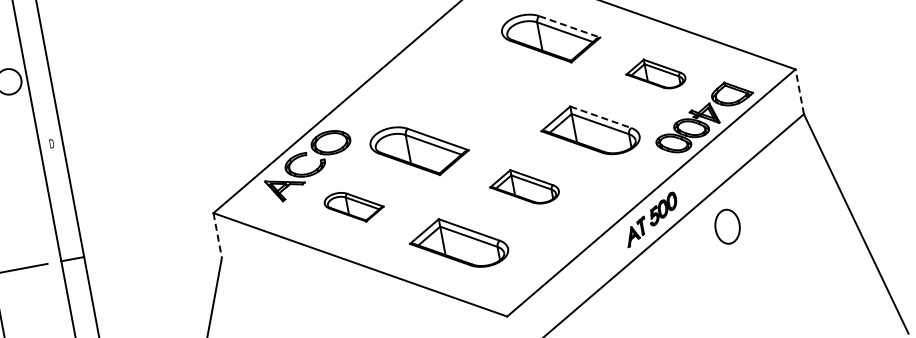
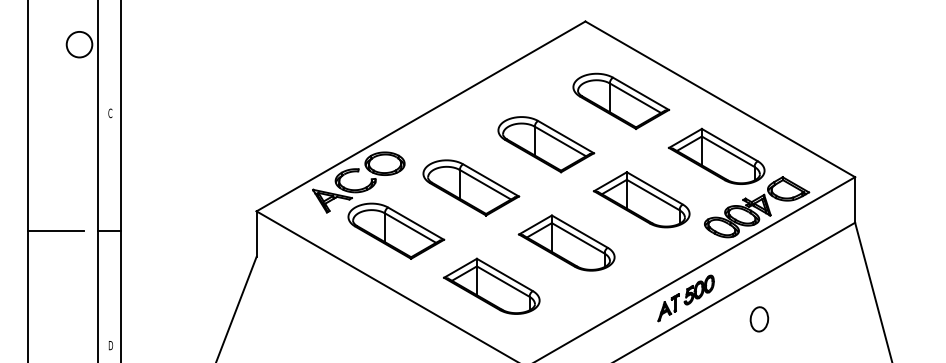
line: (570, 27) -> (641, 94), dashed -> solid
part: (655, 73) -> (716, 155), size x1.67
line: (800, 91) -> (855, 199), dashed -> solid
part: (486, 94) -> (546, 144), added
line: (601, 117) -> (655, 188), dashed -> solid
text: (51, 143) -> (110, 113), D -> C
part: (523, 186) -> (566, 242), size x1.43
part: (354, 206) -> (396, 230), size x1.67
part: (727, 226) -> (759, 319), size x0.71
line: (217, 235) -> (256, 234), dashed -> solid

